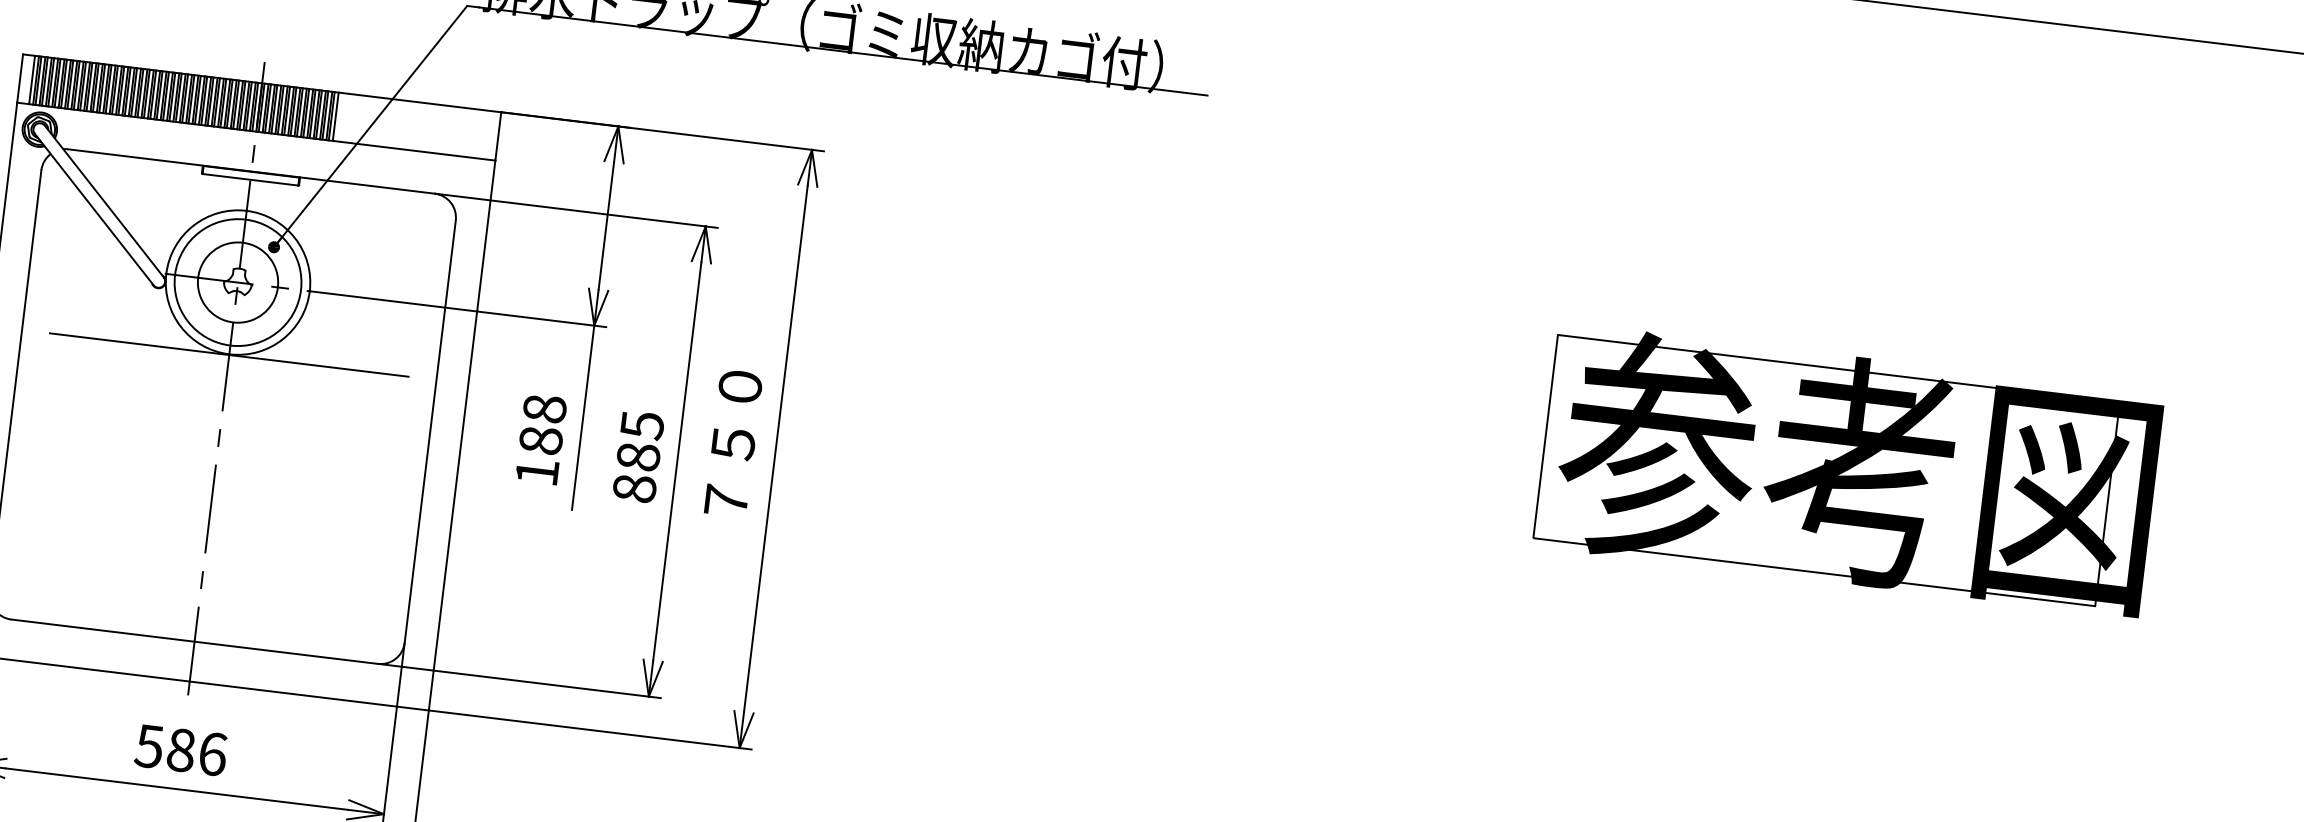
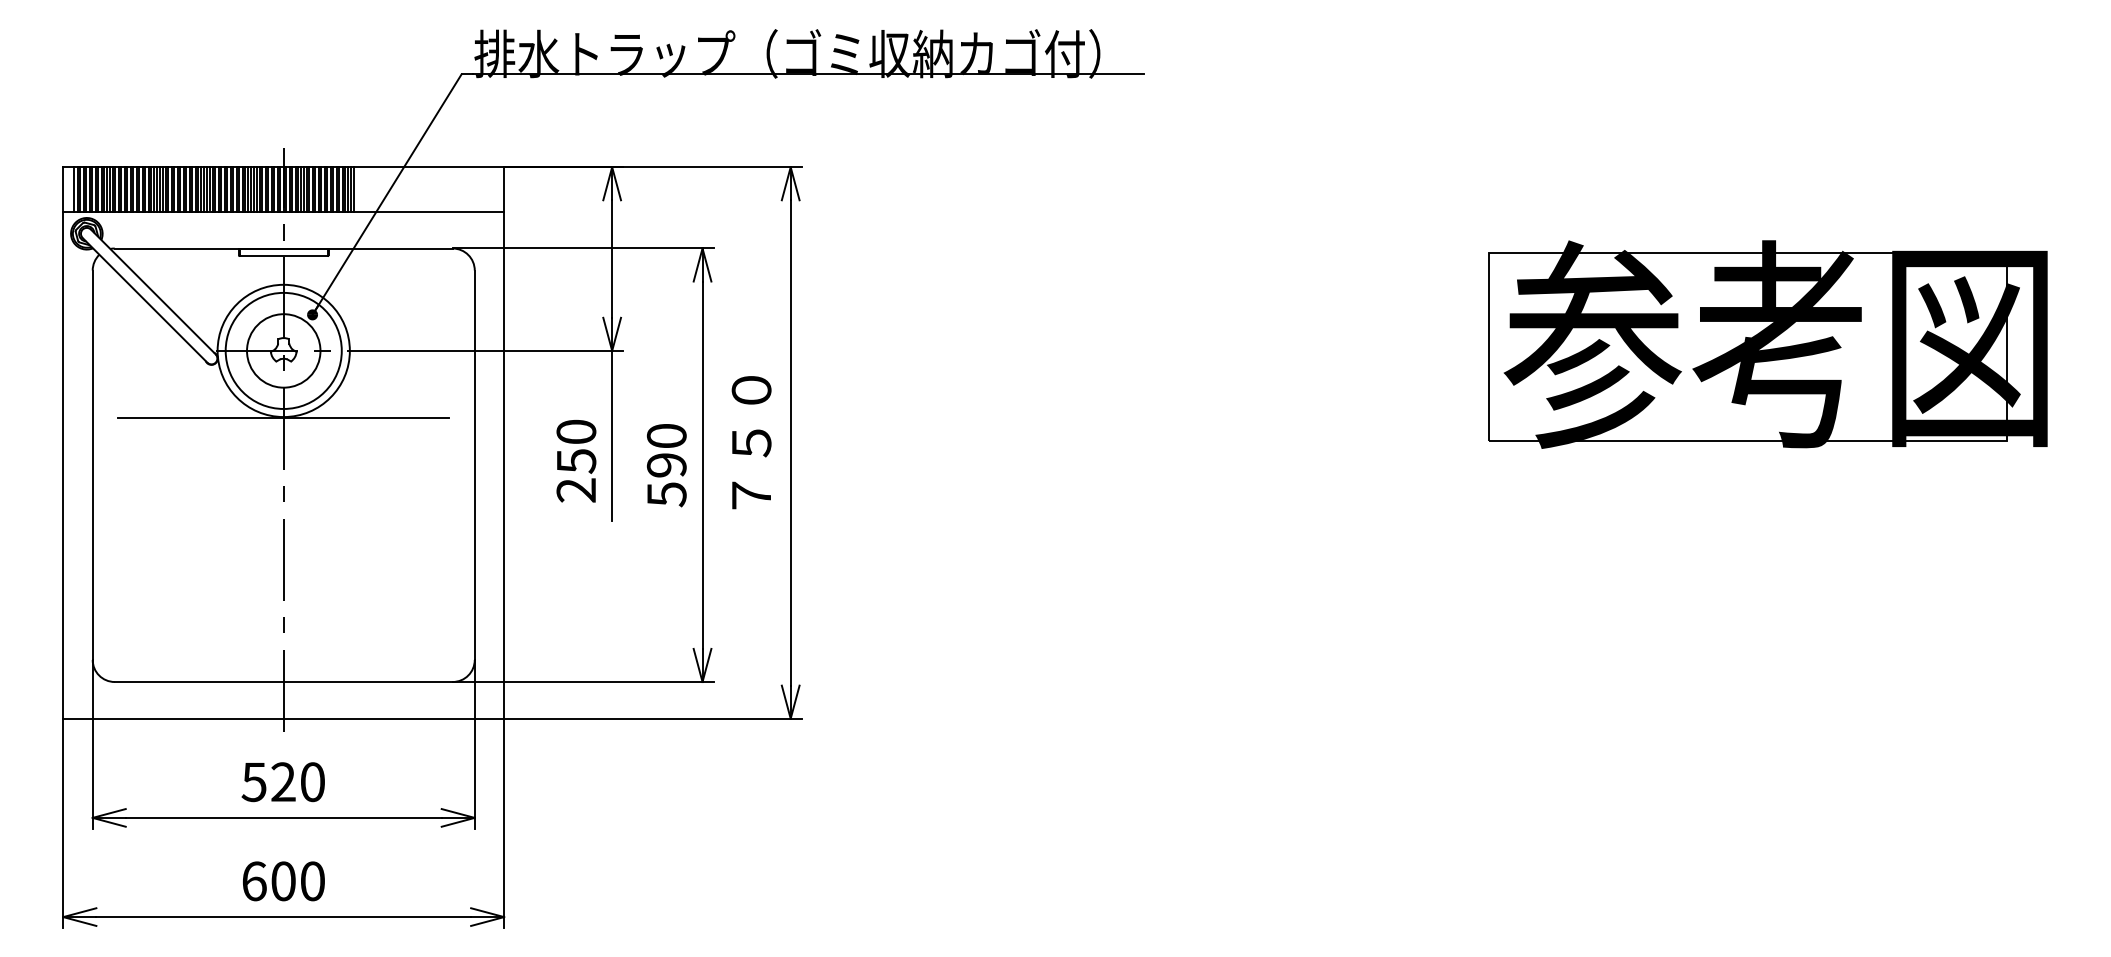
text: (541, 439) -> (576, 460), 188 -> 250
text: (638, 457) -> (666, 465), 885 -> 590
text: (197, 752) -> (298, 782), 586 -> 520

